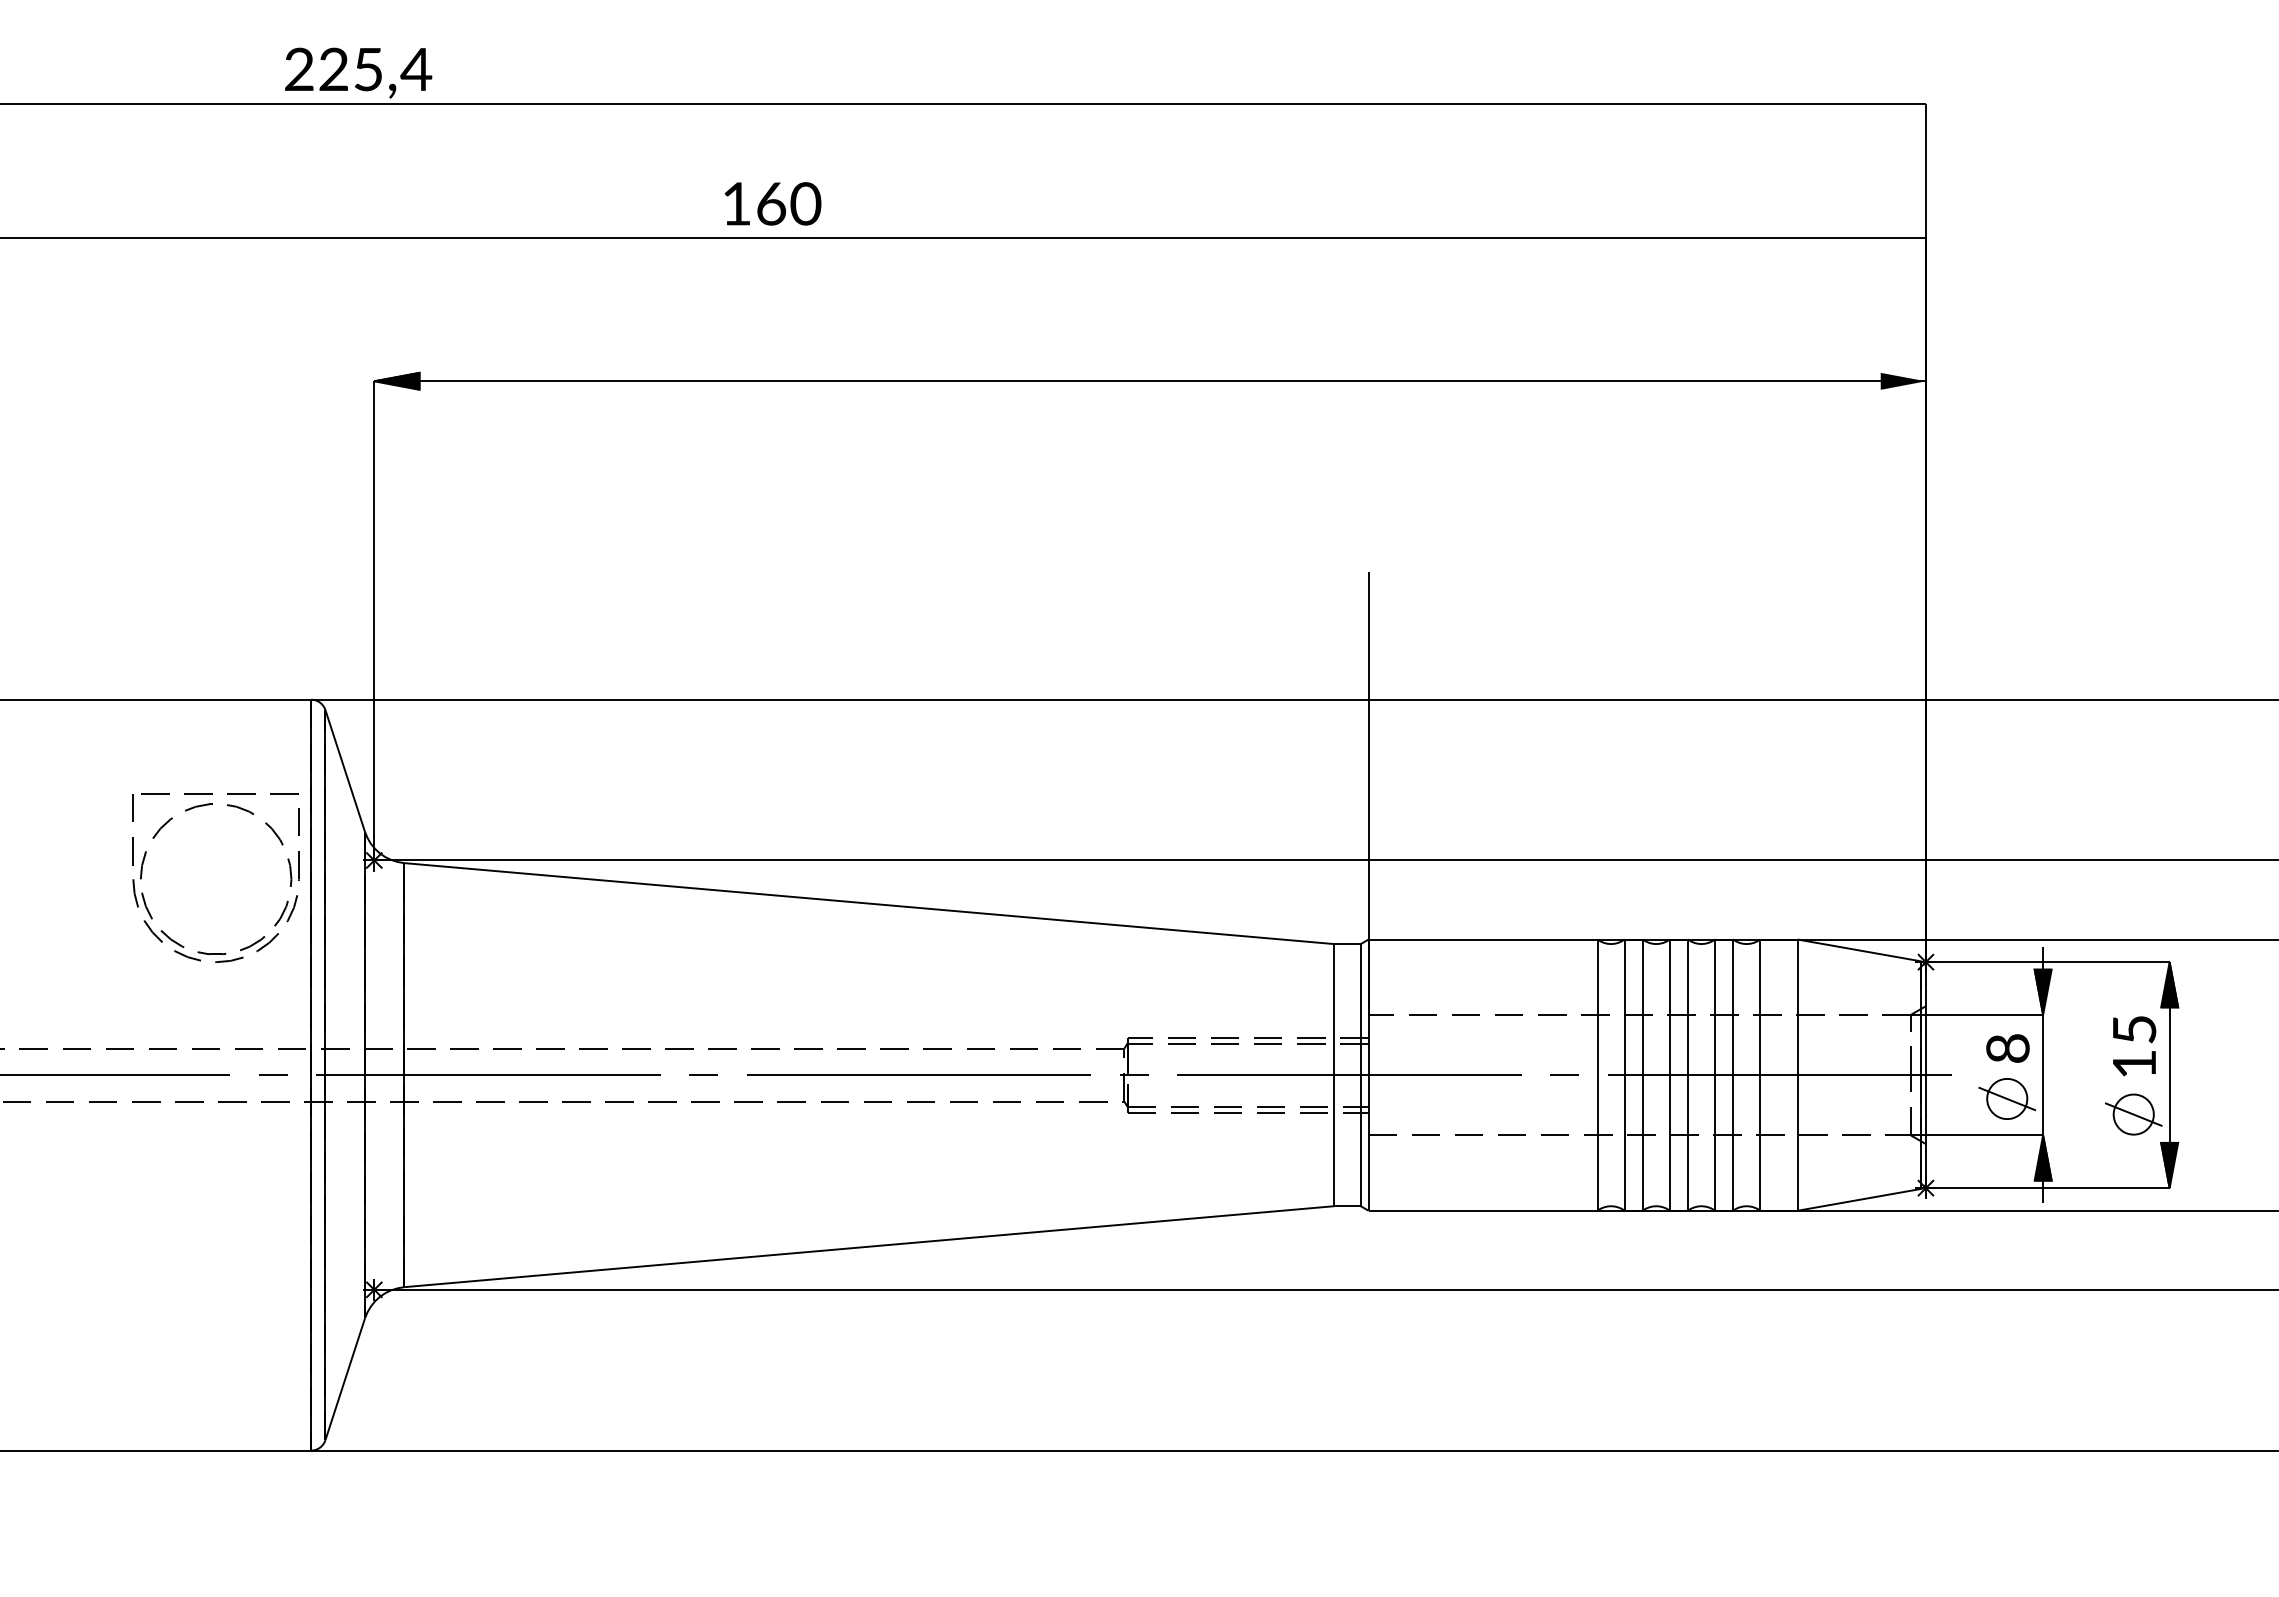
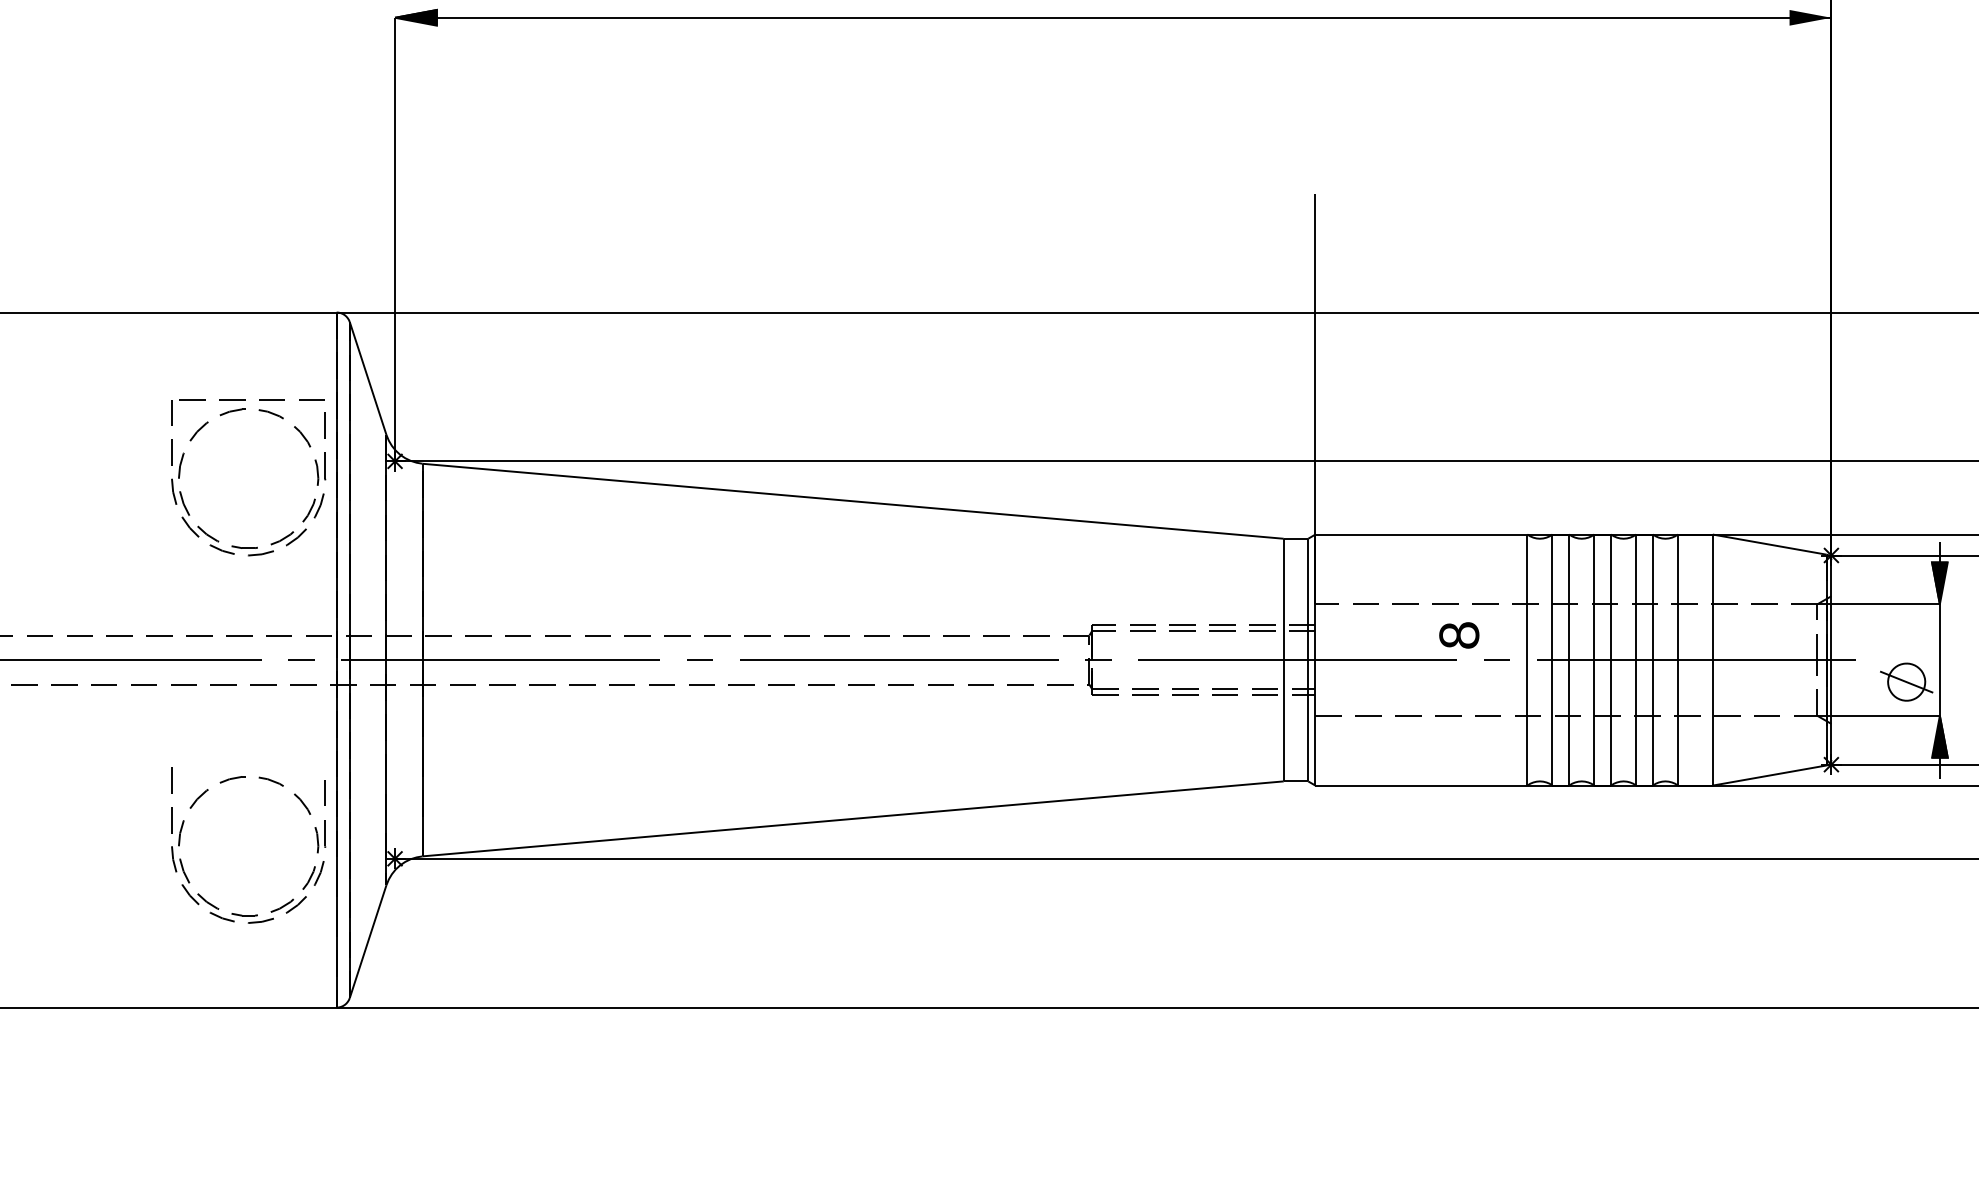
text: (2007, 1048) -> (1458, 635), moved
part: (189, 1207) -> (223, 782), added

